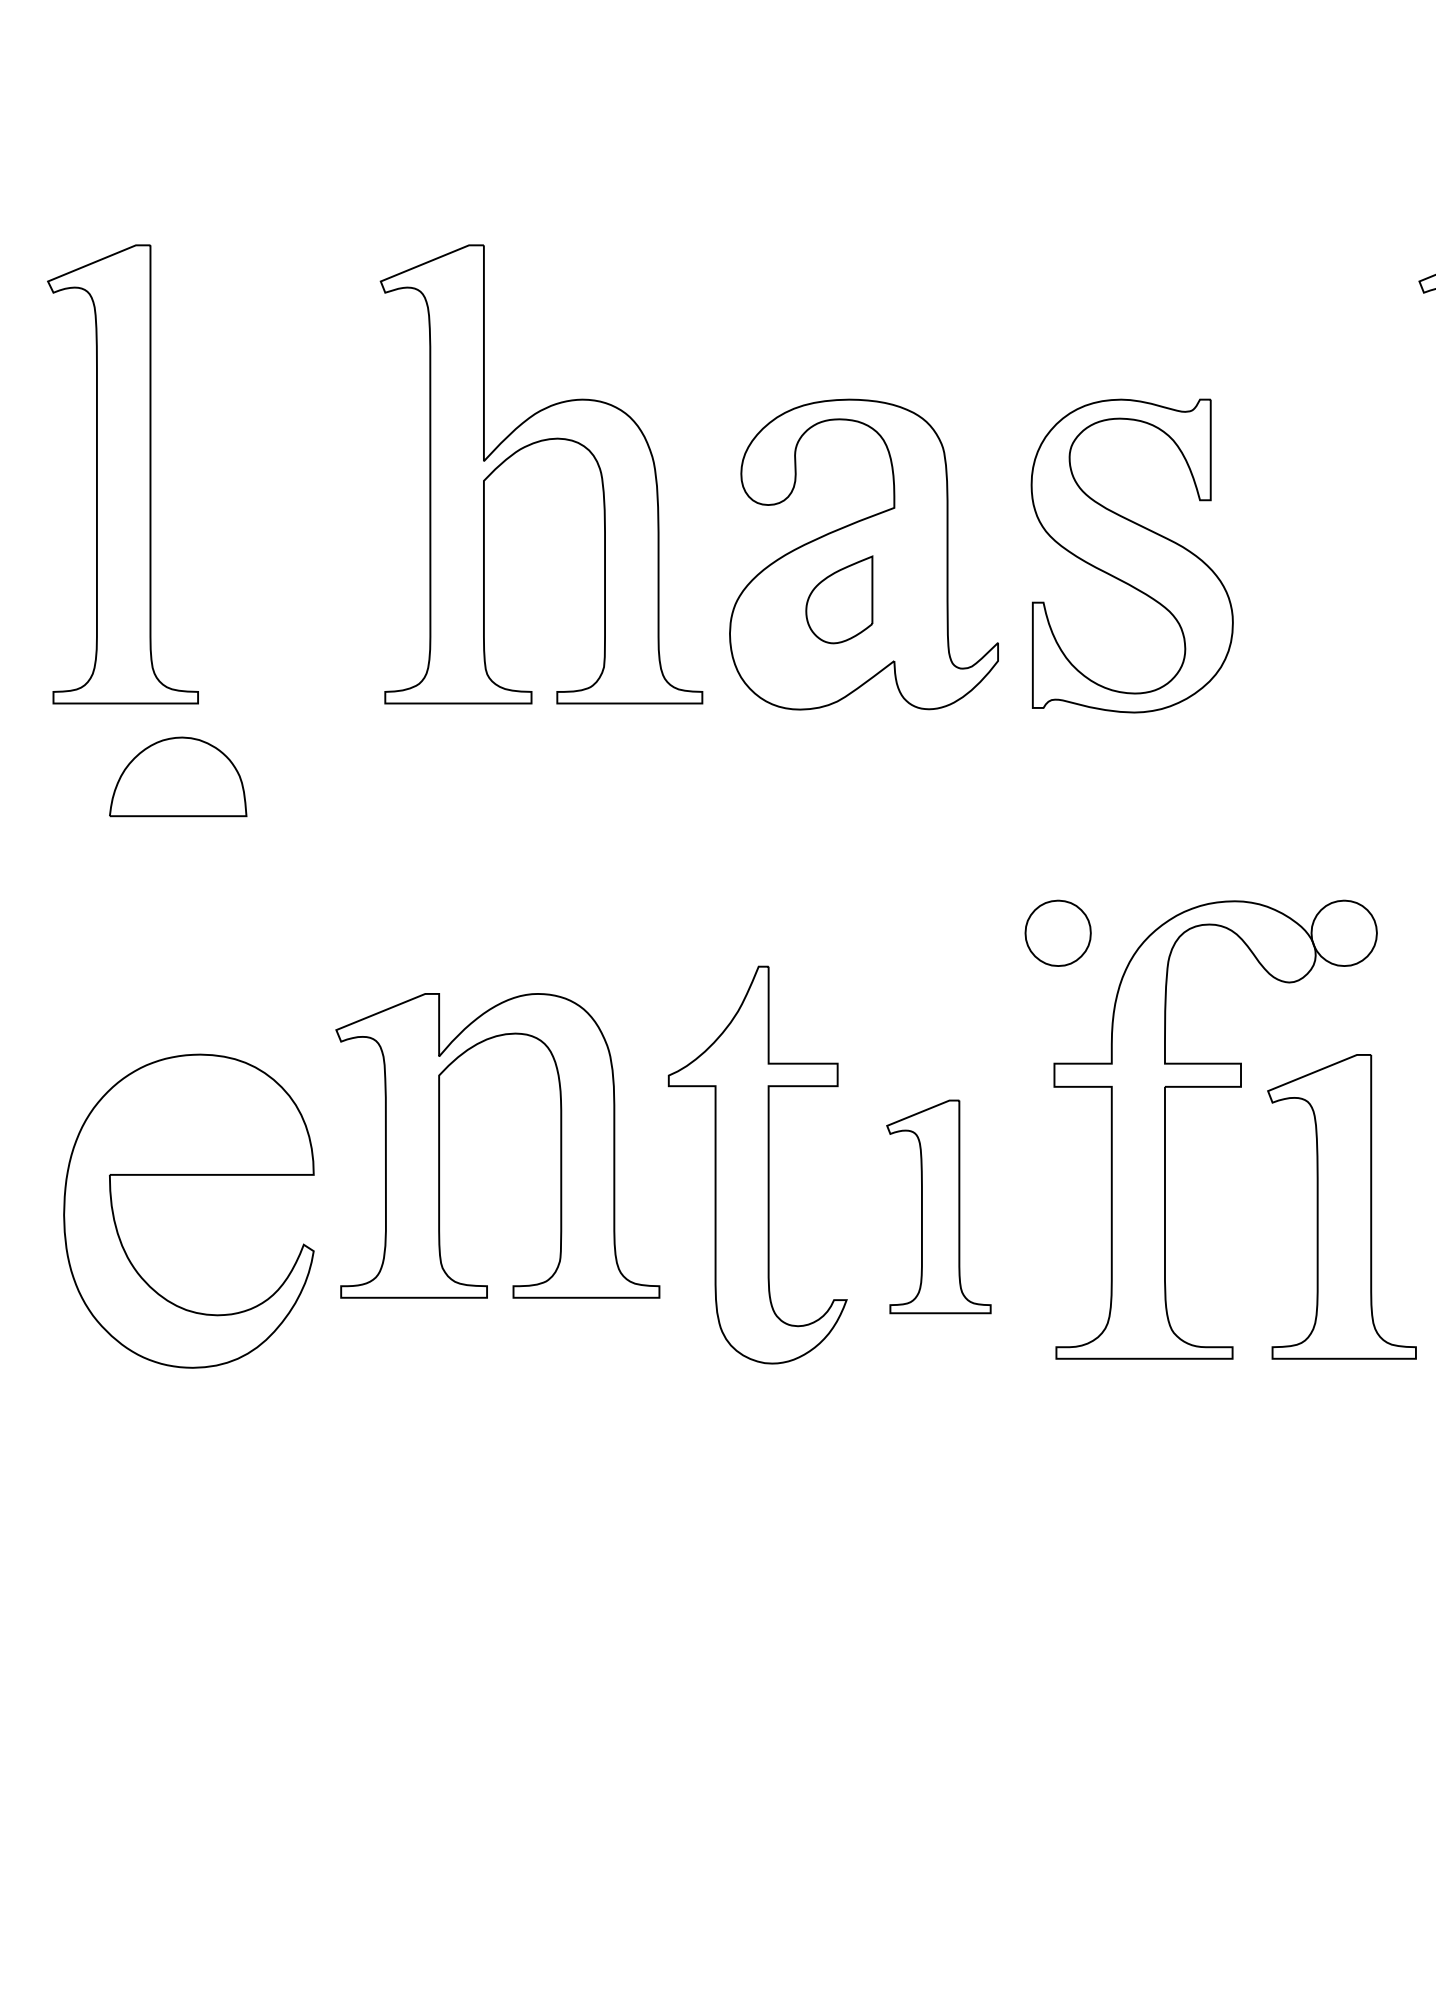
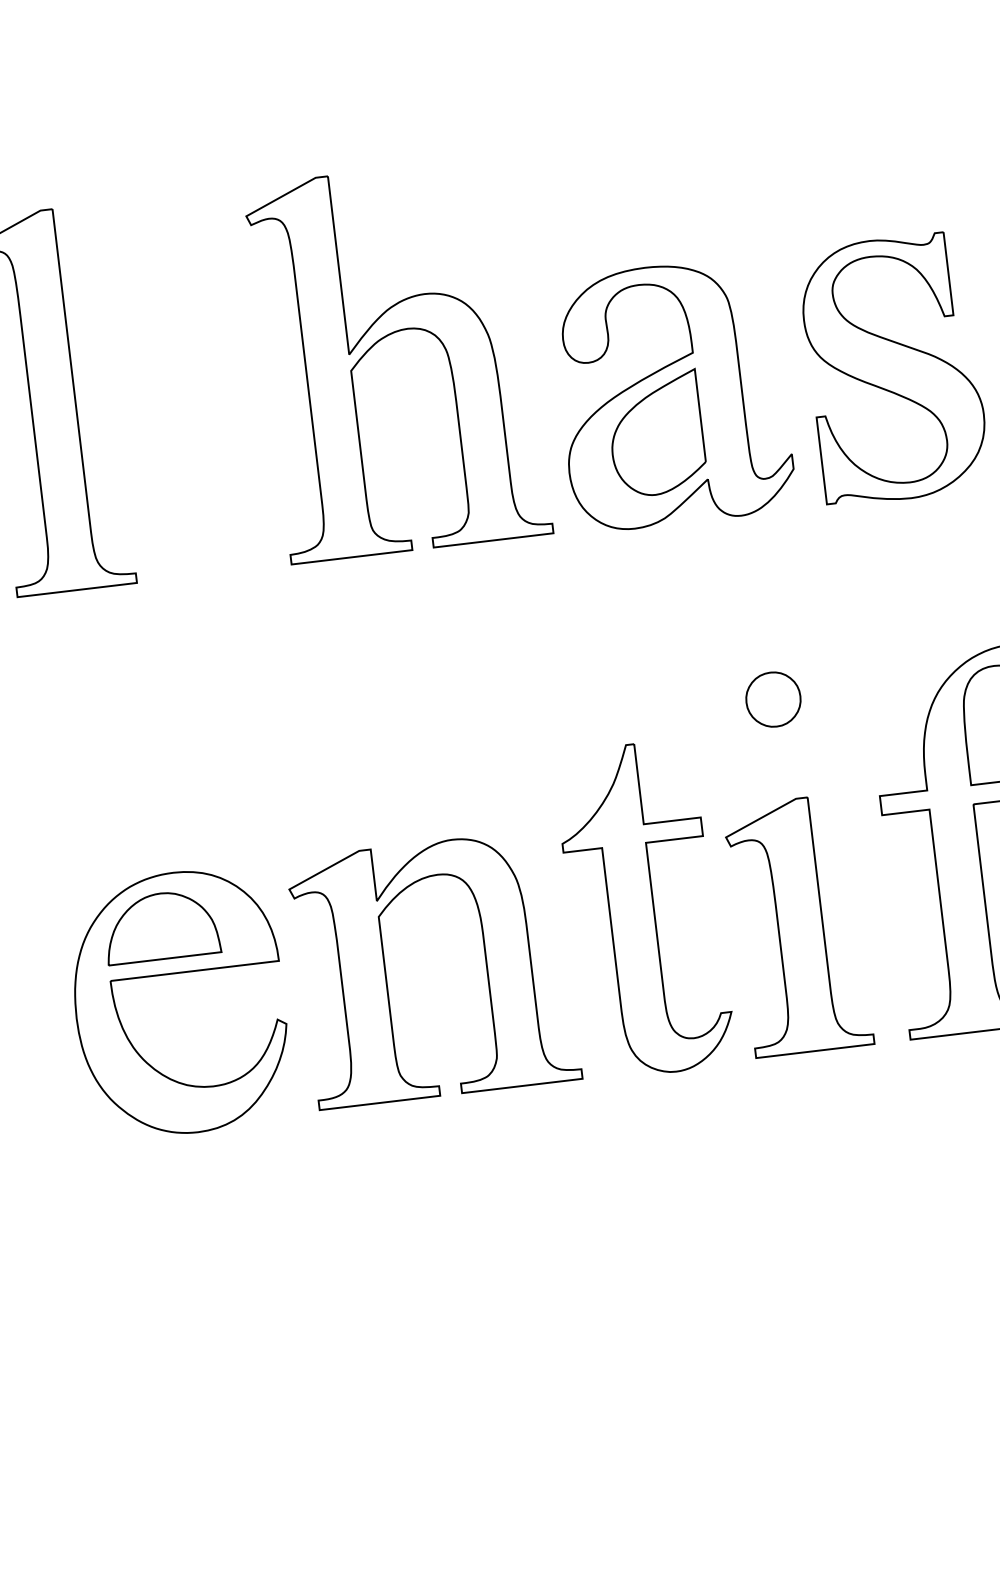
part: (839, 599) -> (656, 433), size x1.67
part: (178, 776) -> (161, 926), moved
part: (1057, 932) -> (772, 698), moved
part: (439, 1145) -> (385, 974), moved
part: (938, 1206) -> (798, 925), size x1.43

